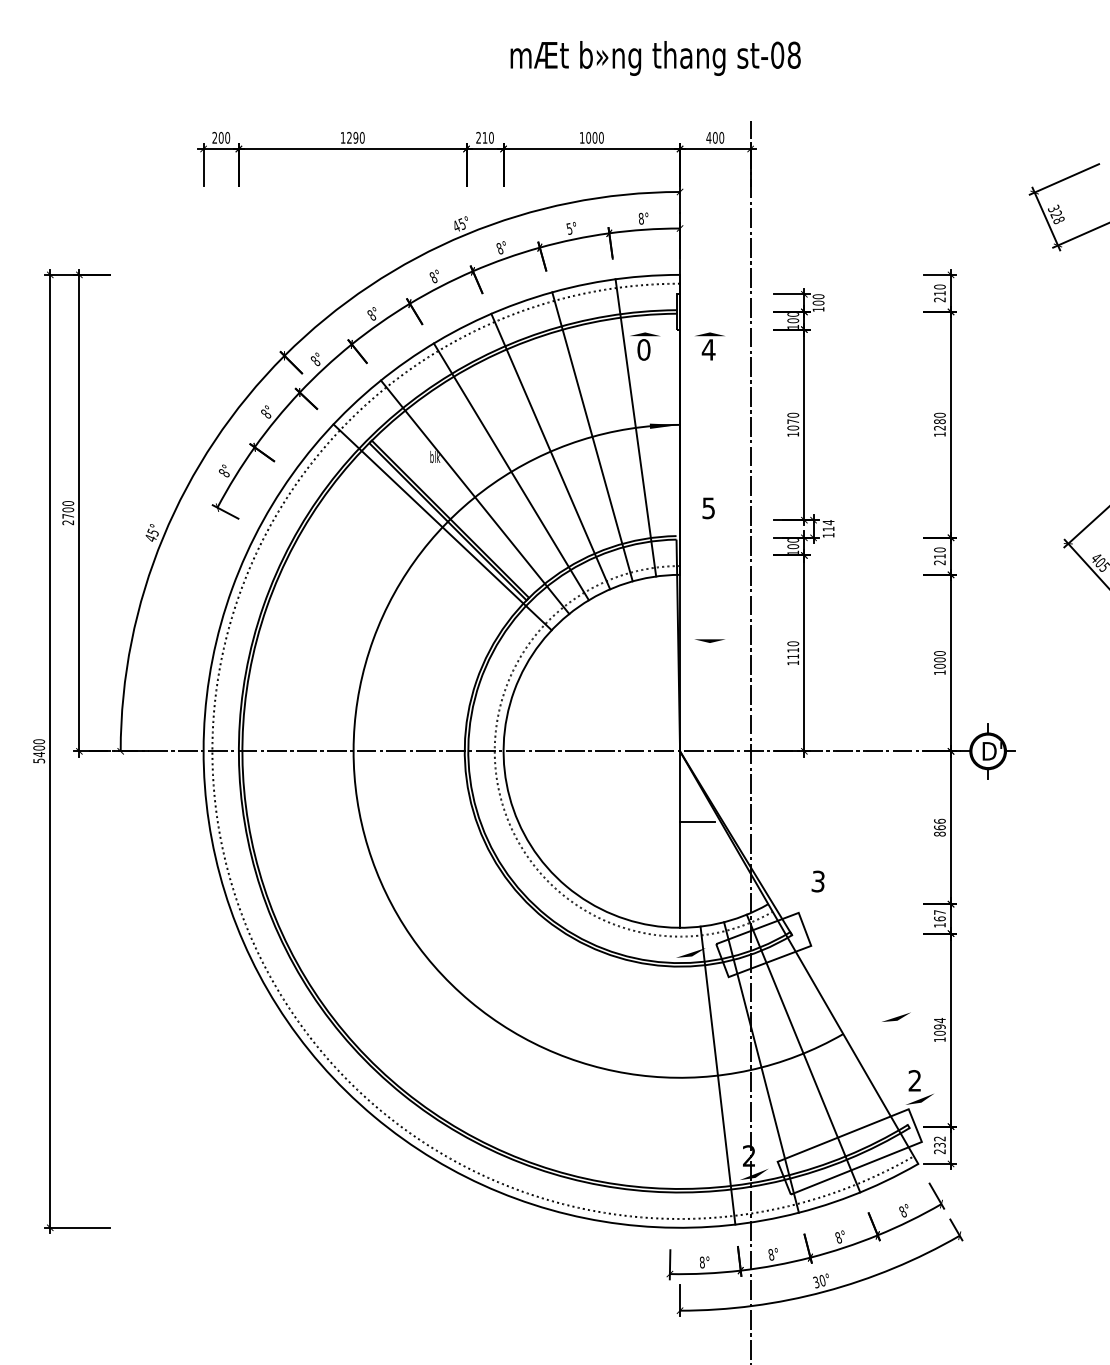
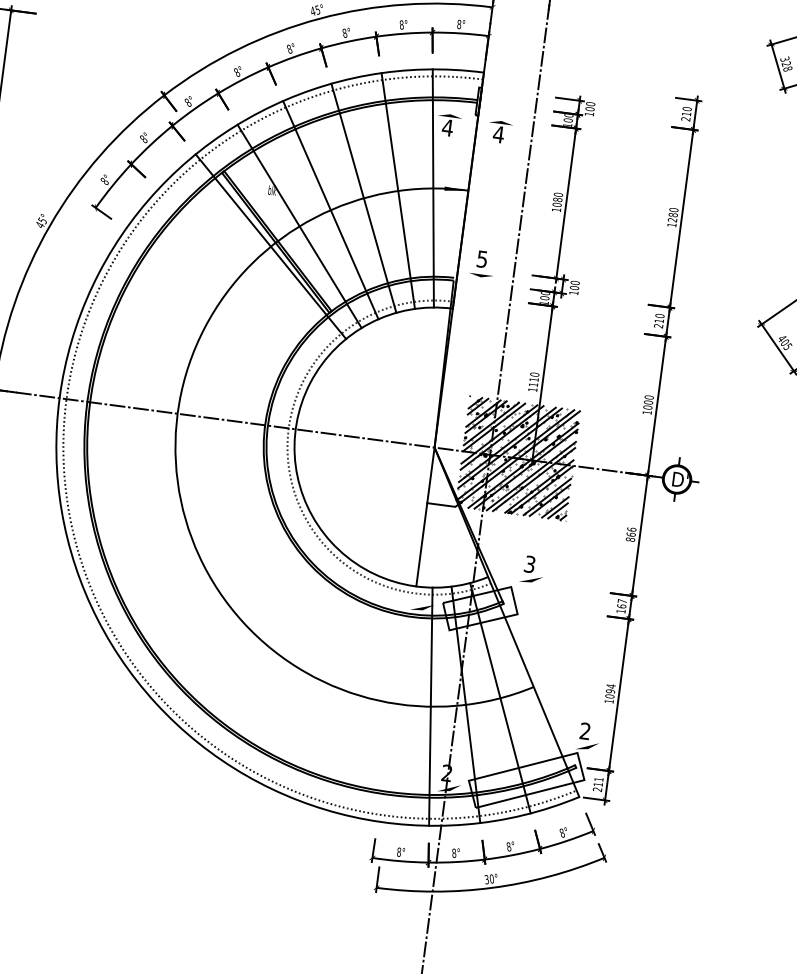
text: (569, 228) -> (401, 24), 5° -> 8°
text: (643, 349) -> (447, 127), 0 -> 4
text: (793, 421) -> (558, 199), 1070 -> 1080
text: (828, 525) -> (574, 285), 114 -> 100
line: (709, 640) -> (480, 275), moved
hatch: (785, 750) -> (517, 457), added
line: (897, 1016) -> (532, 579), moved
text: (939, 1141) -> (598, 781), 232 -> 211

